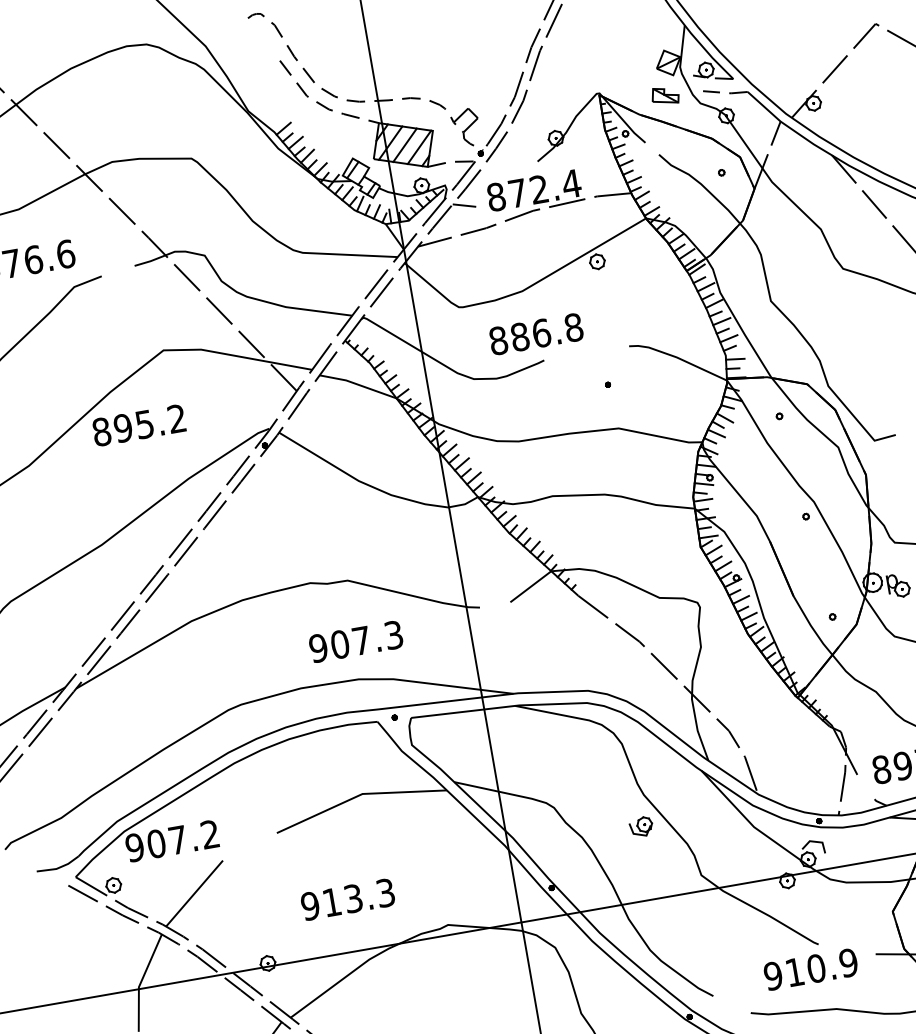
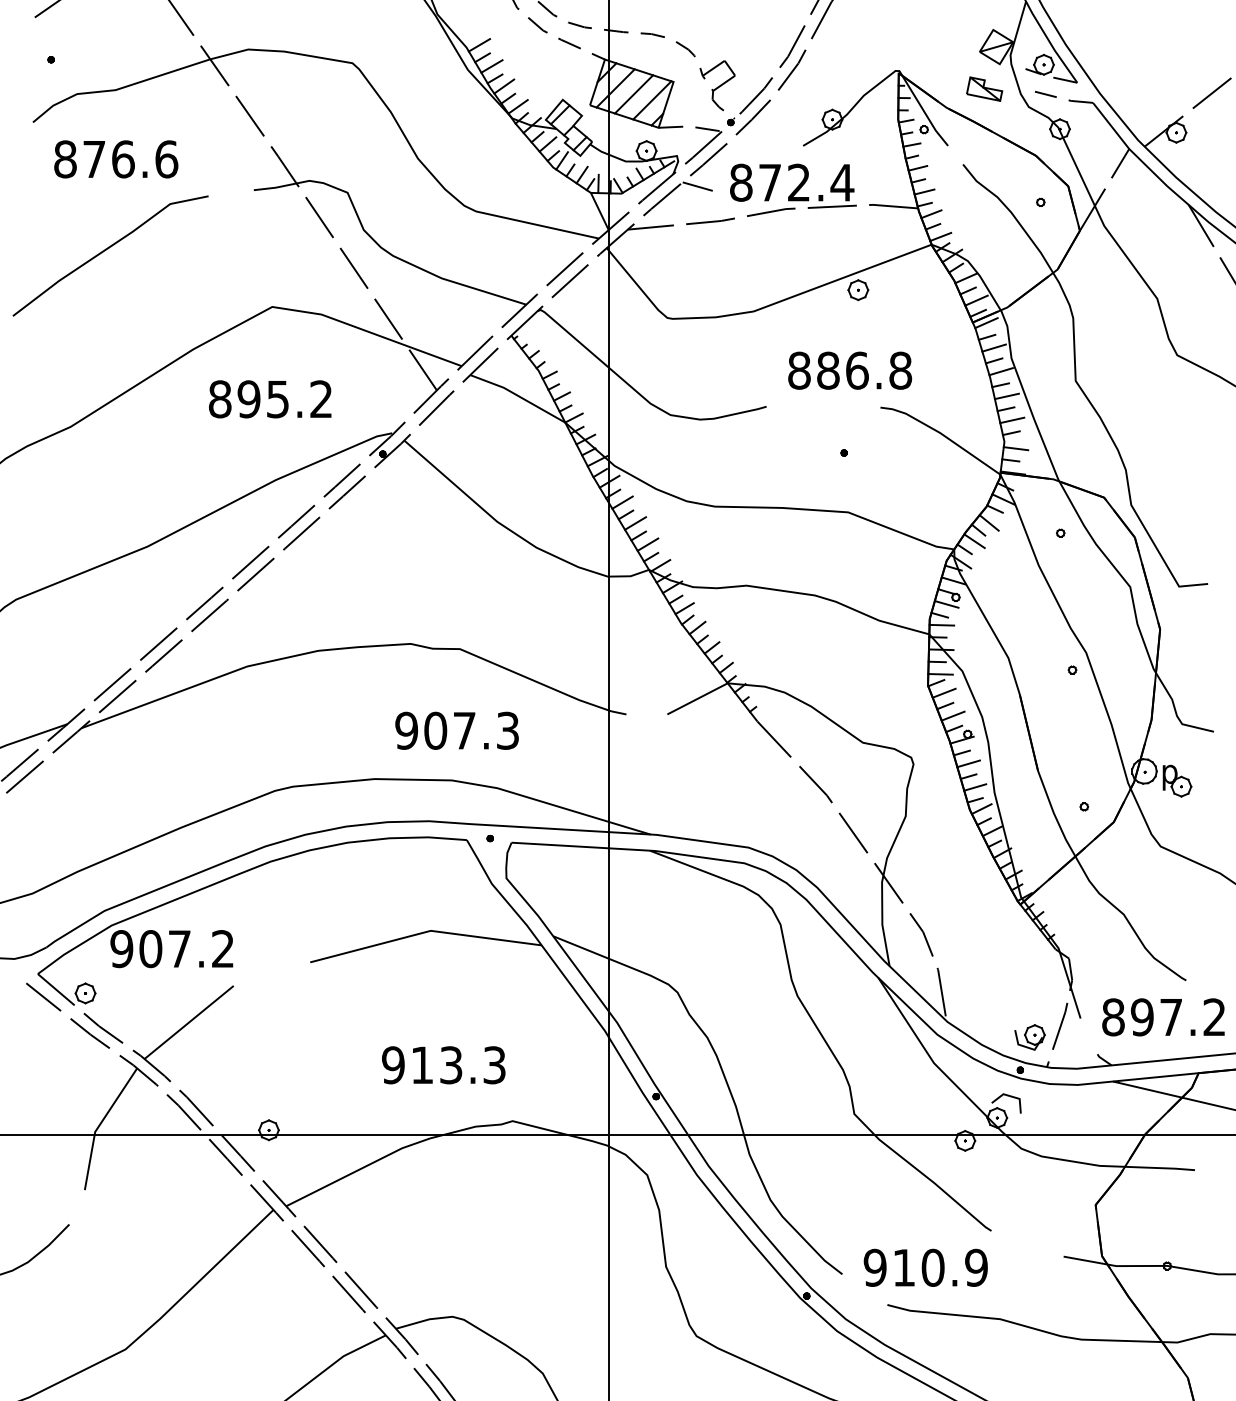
text: (536, 334) -> (850, 370), moved
text: (139, 425) -> (270, 399), moved
part: (641, 827) -> (1029, 1037), moved
text: (347, 899) -> (443, 1065), moved
text: (810, 969) -> (925, 1267), moved

